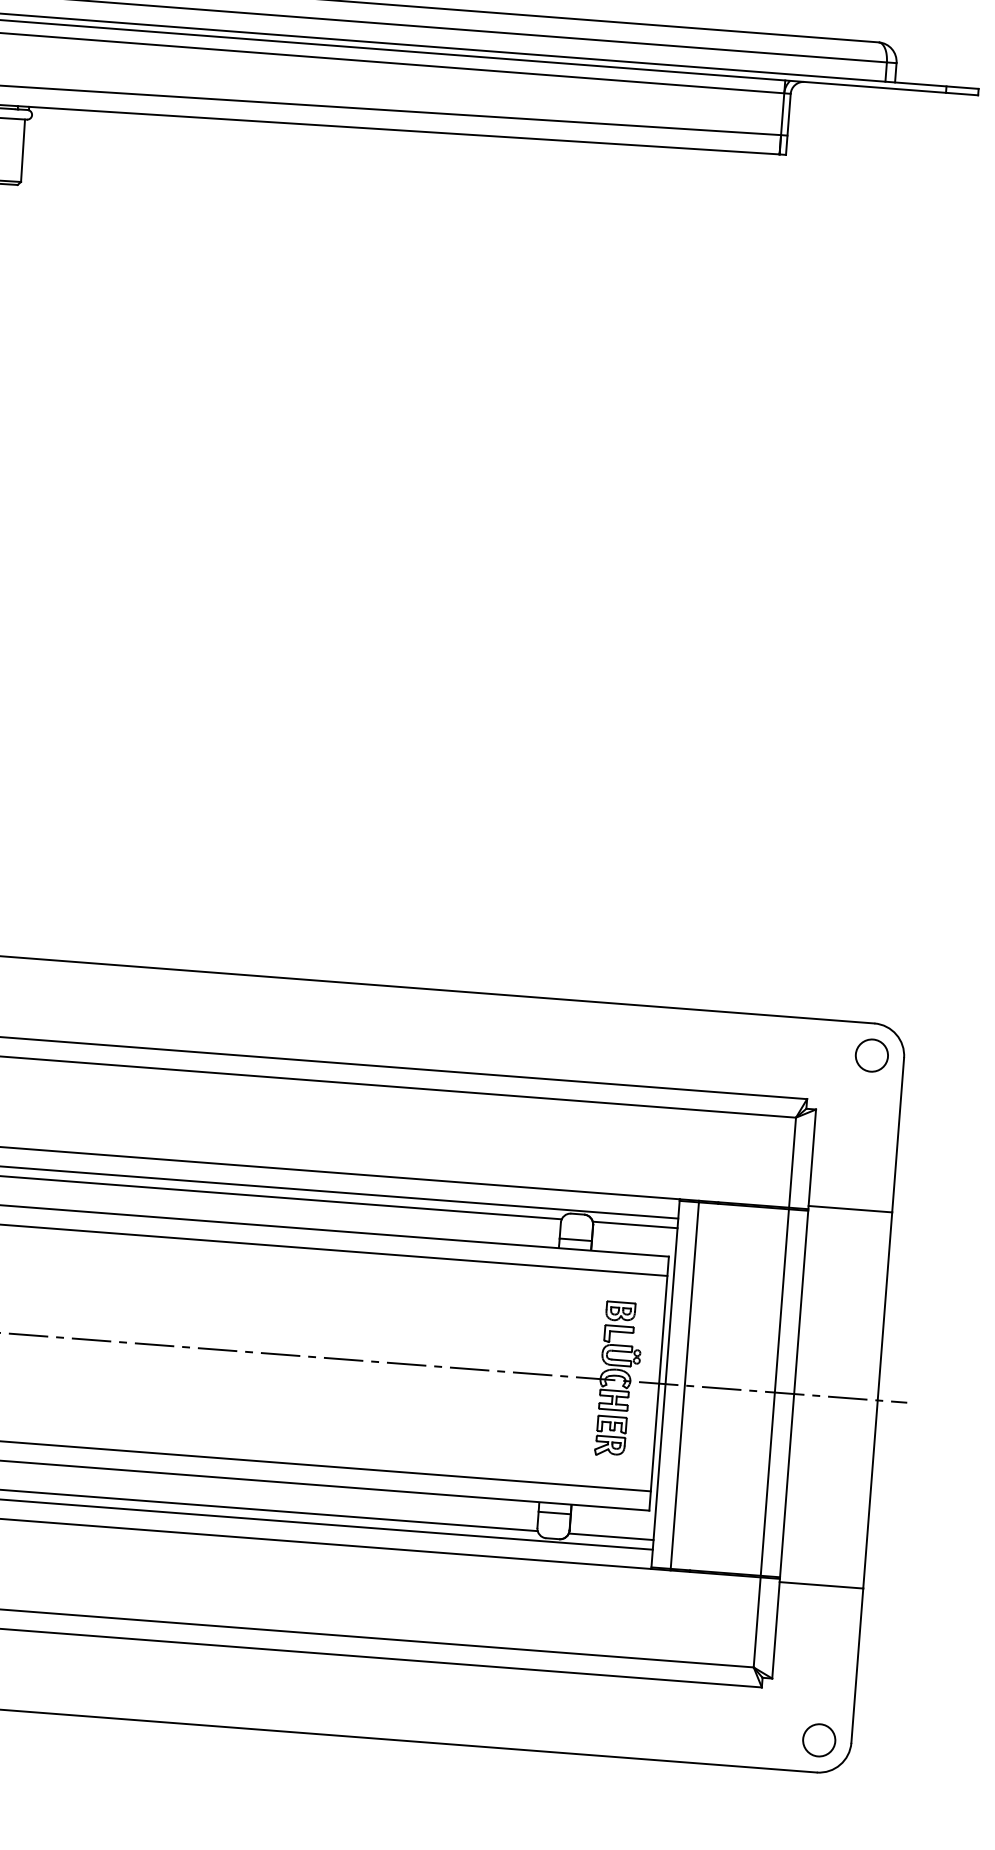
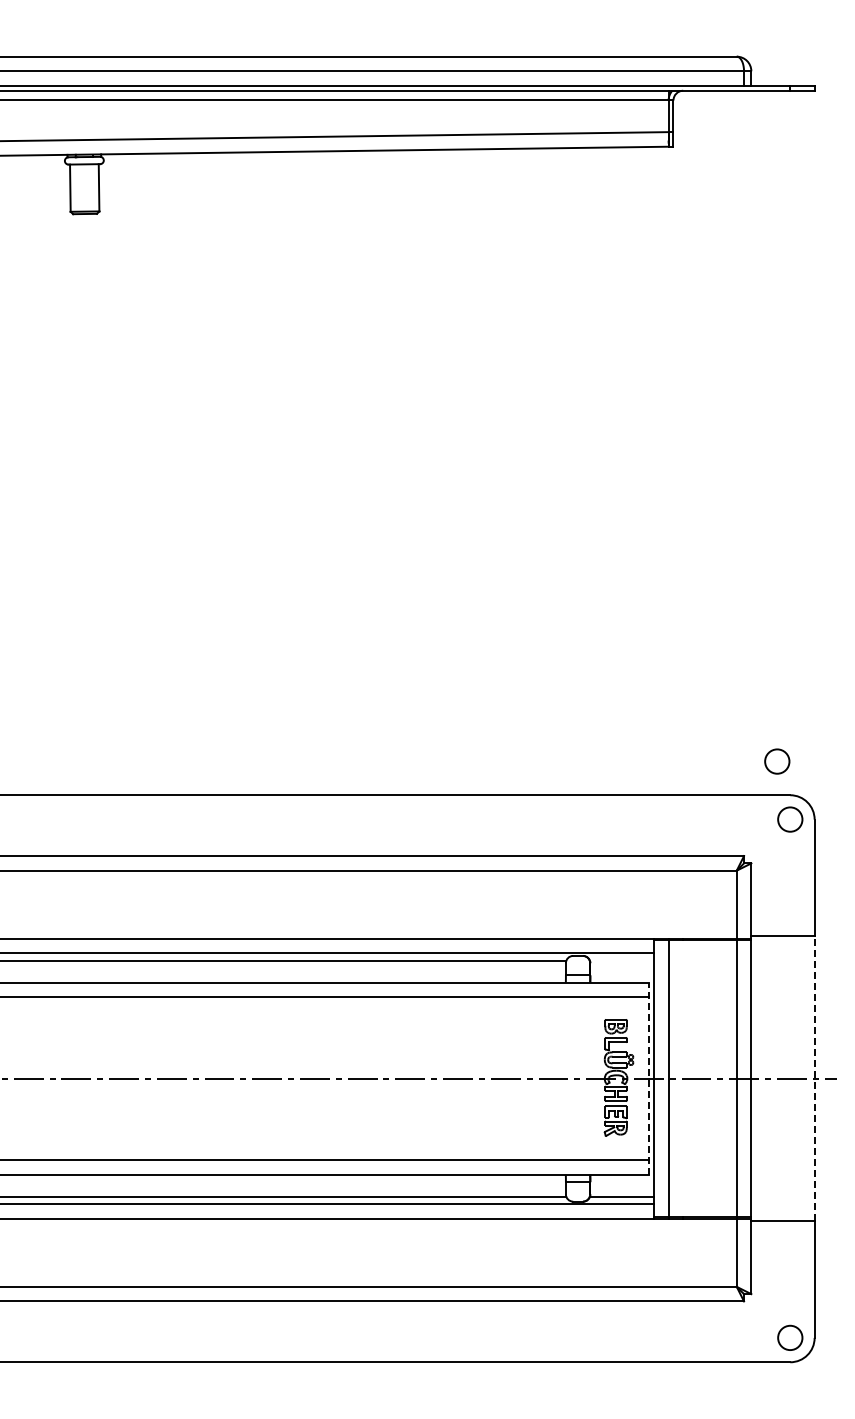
circle: (860, 977) -> (777, 761), added
line: (634, 1224) -> (621, 960), removed
line: (659, 1383) -> (649, 1078), solid -> dashed
line: (877, 1400) -> (814, 1078), solid -> dashed

